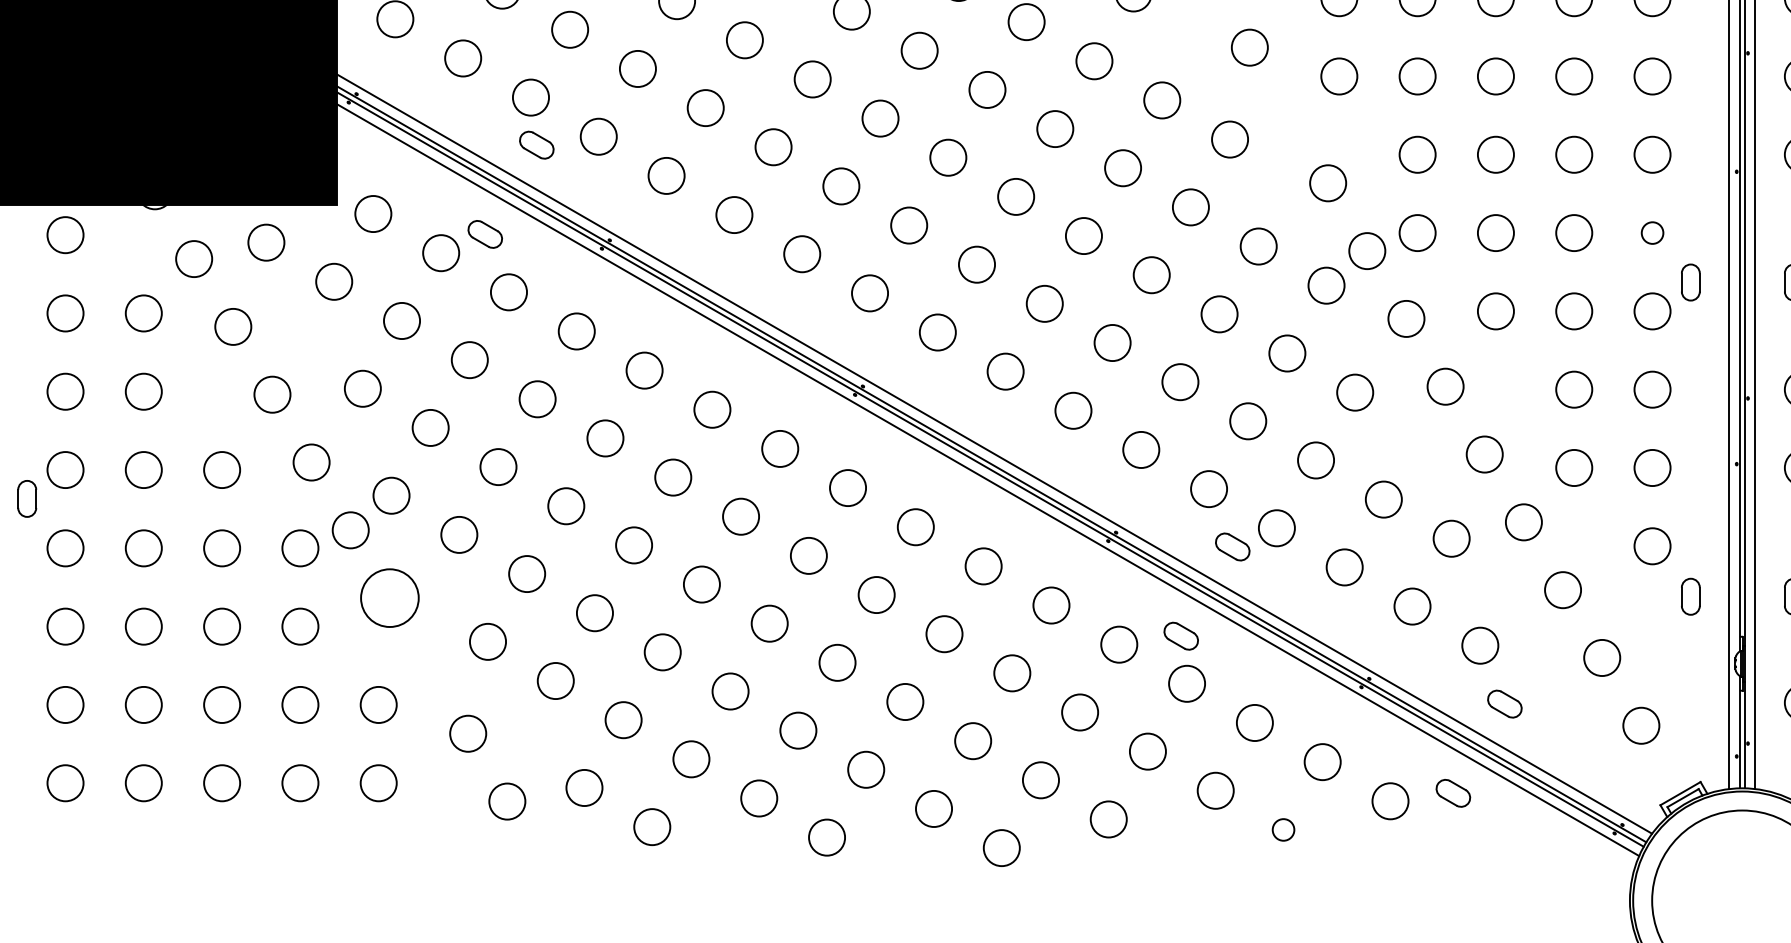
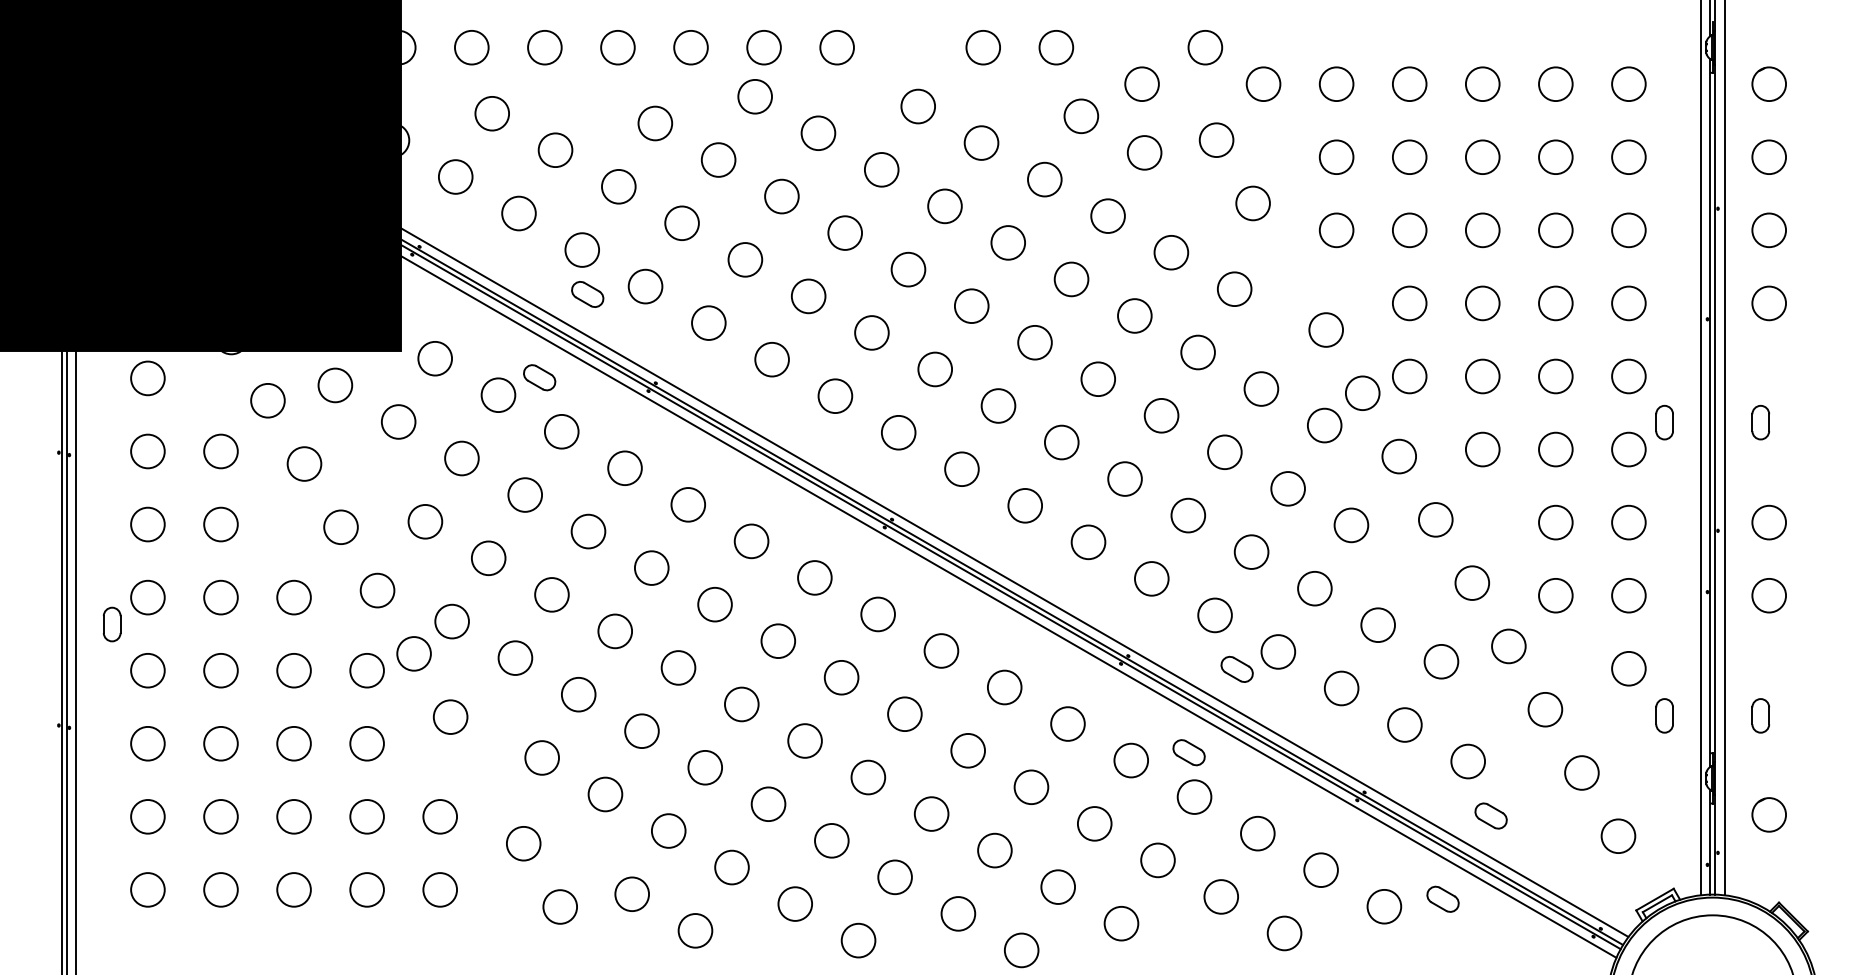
circle: (1652, 233) -> (1628, 376), size x1.67
circle: (389, 597) -> (450, 716), size x0.62
circle: (1283, 829) -> (1284, 933), size x1.67

